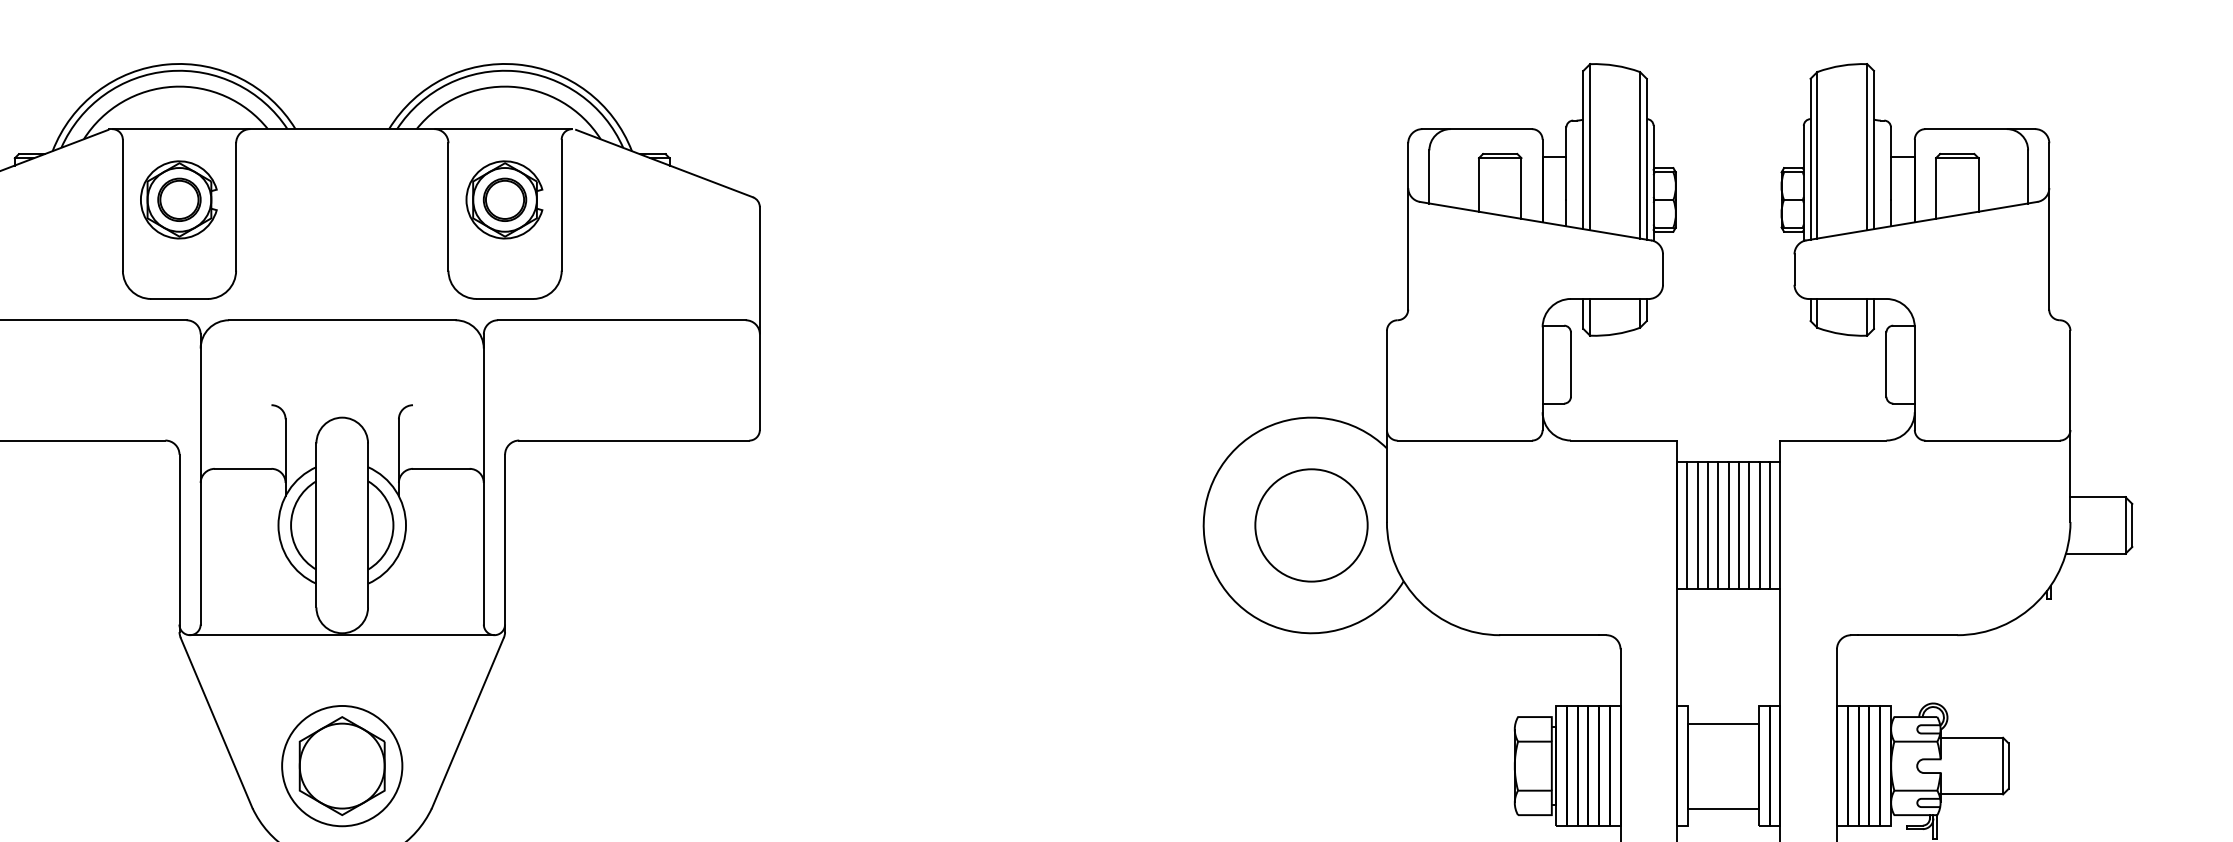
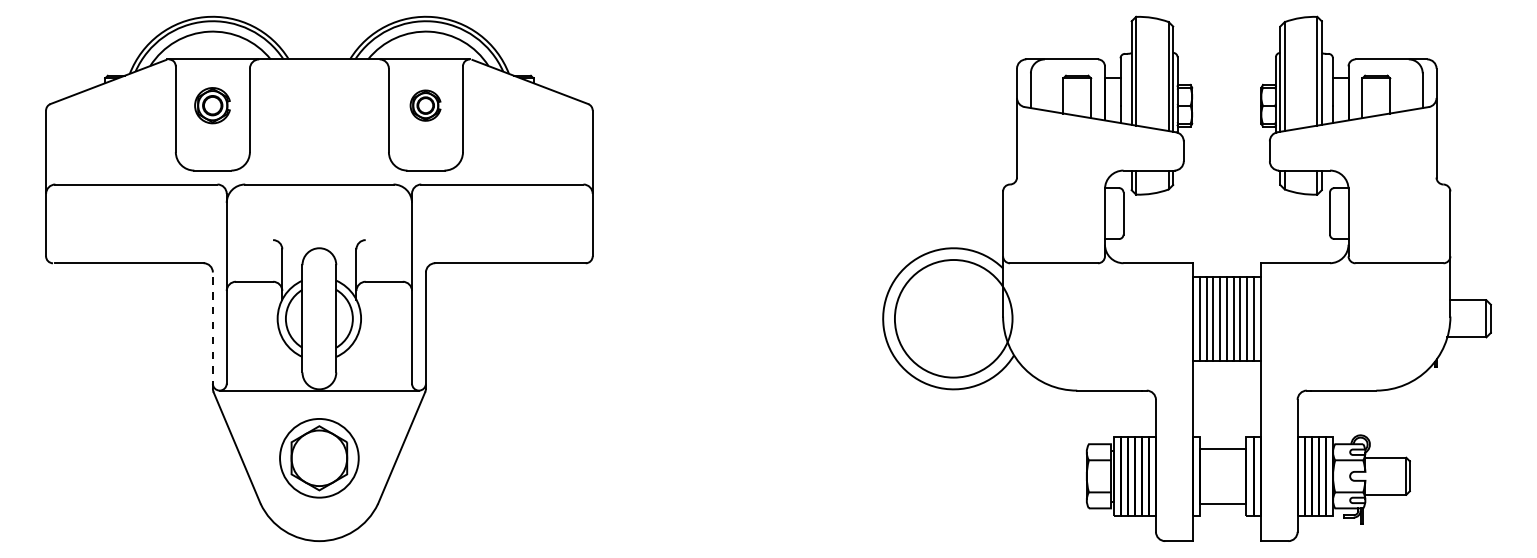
part: (178, 199) -> (212, 105), size x0.7
part: (504, 199) -> (425, 105), size x0.6
circle: (1311, 524) -> (953, 318), size x1.6
line: (178, 543) -> (212, 330), solid -> dashed
part: (342, 766) -> (319, 458), moved

